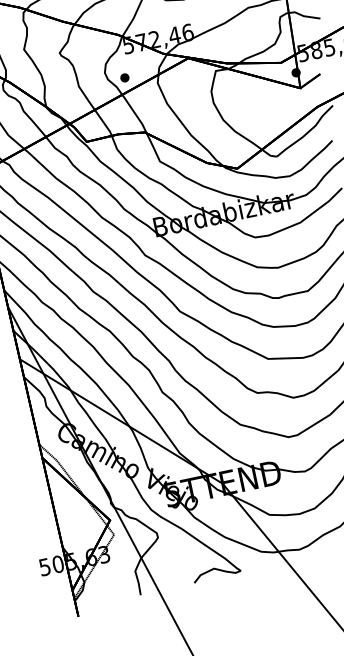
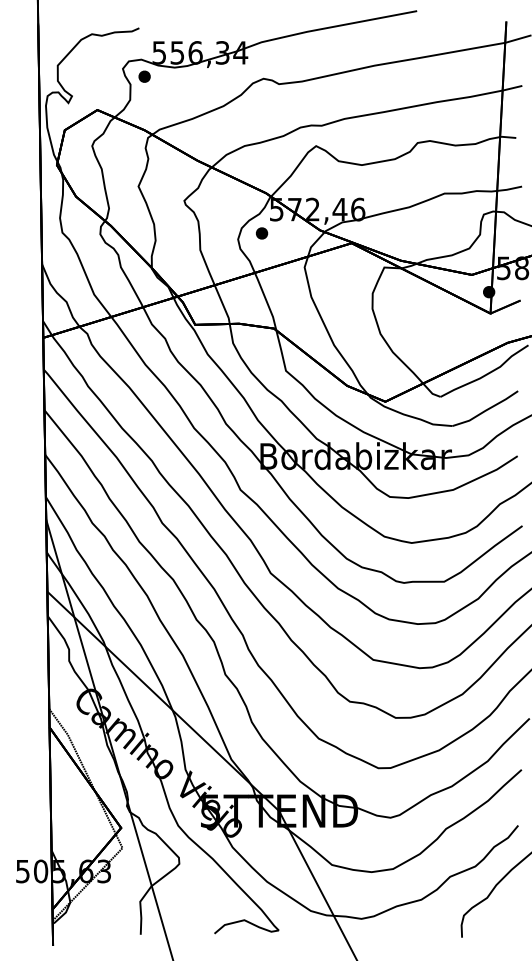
part: (125, 77) -> (262, 233), moved

